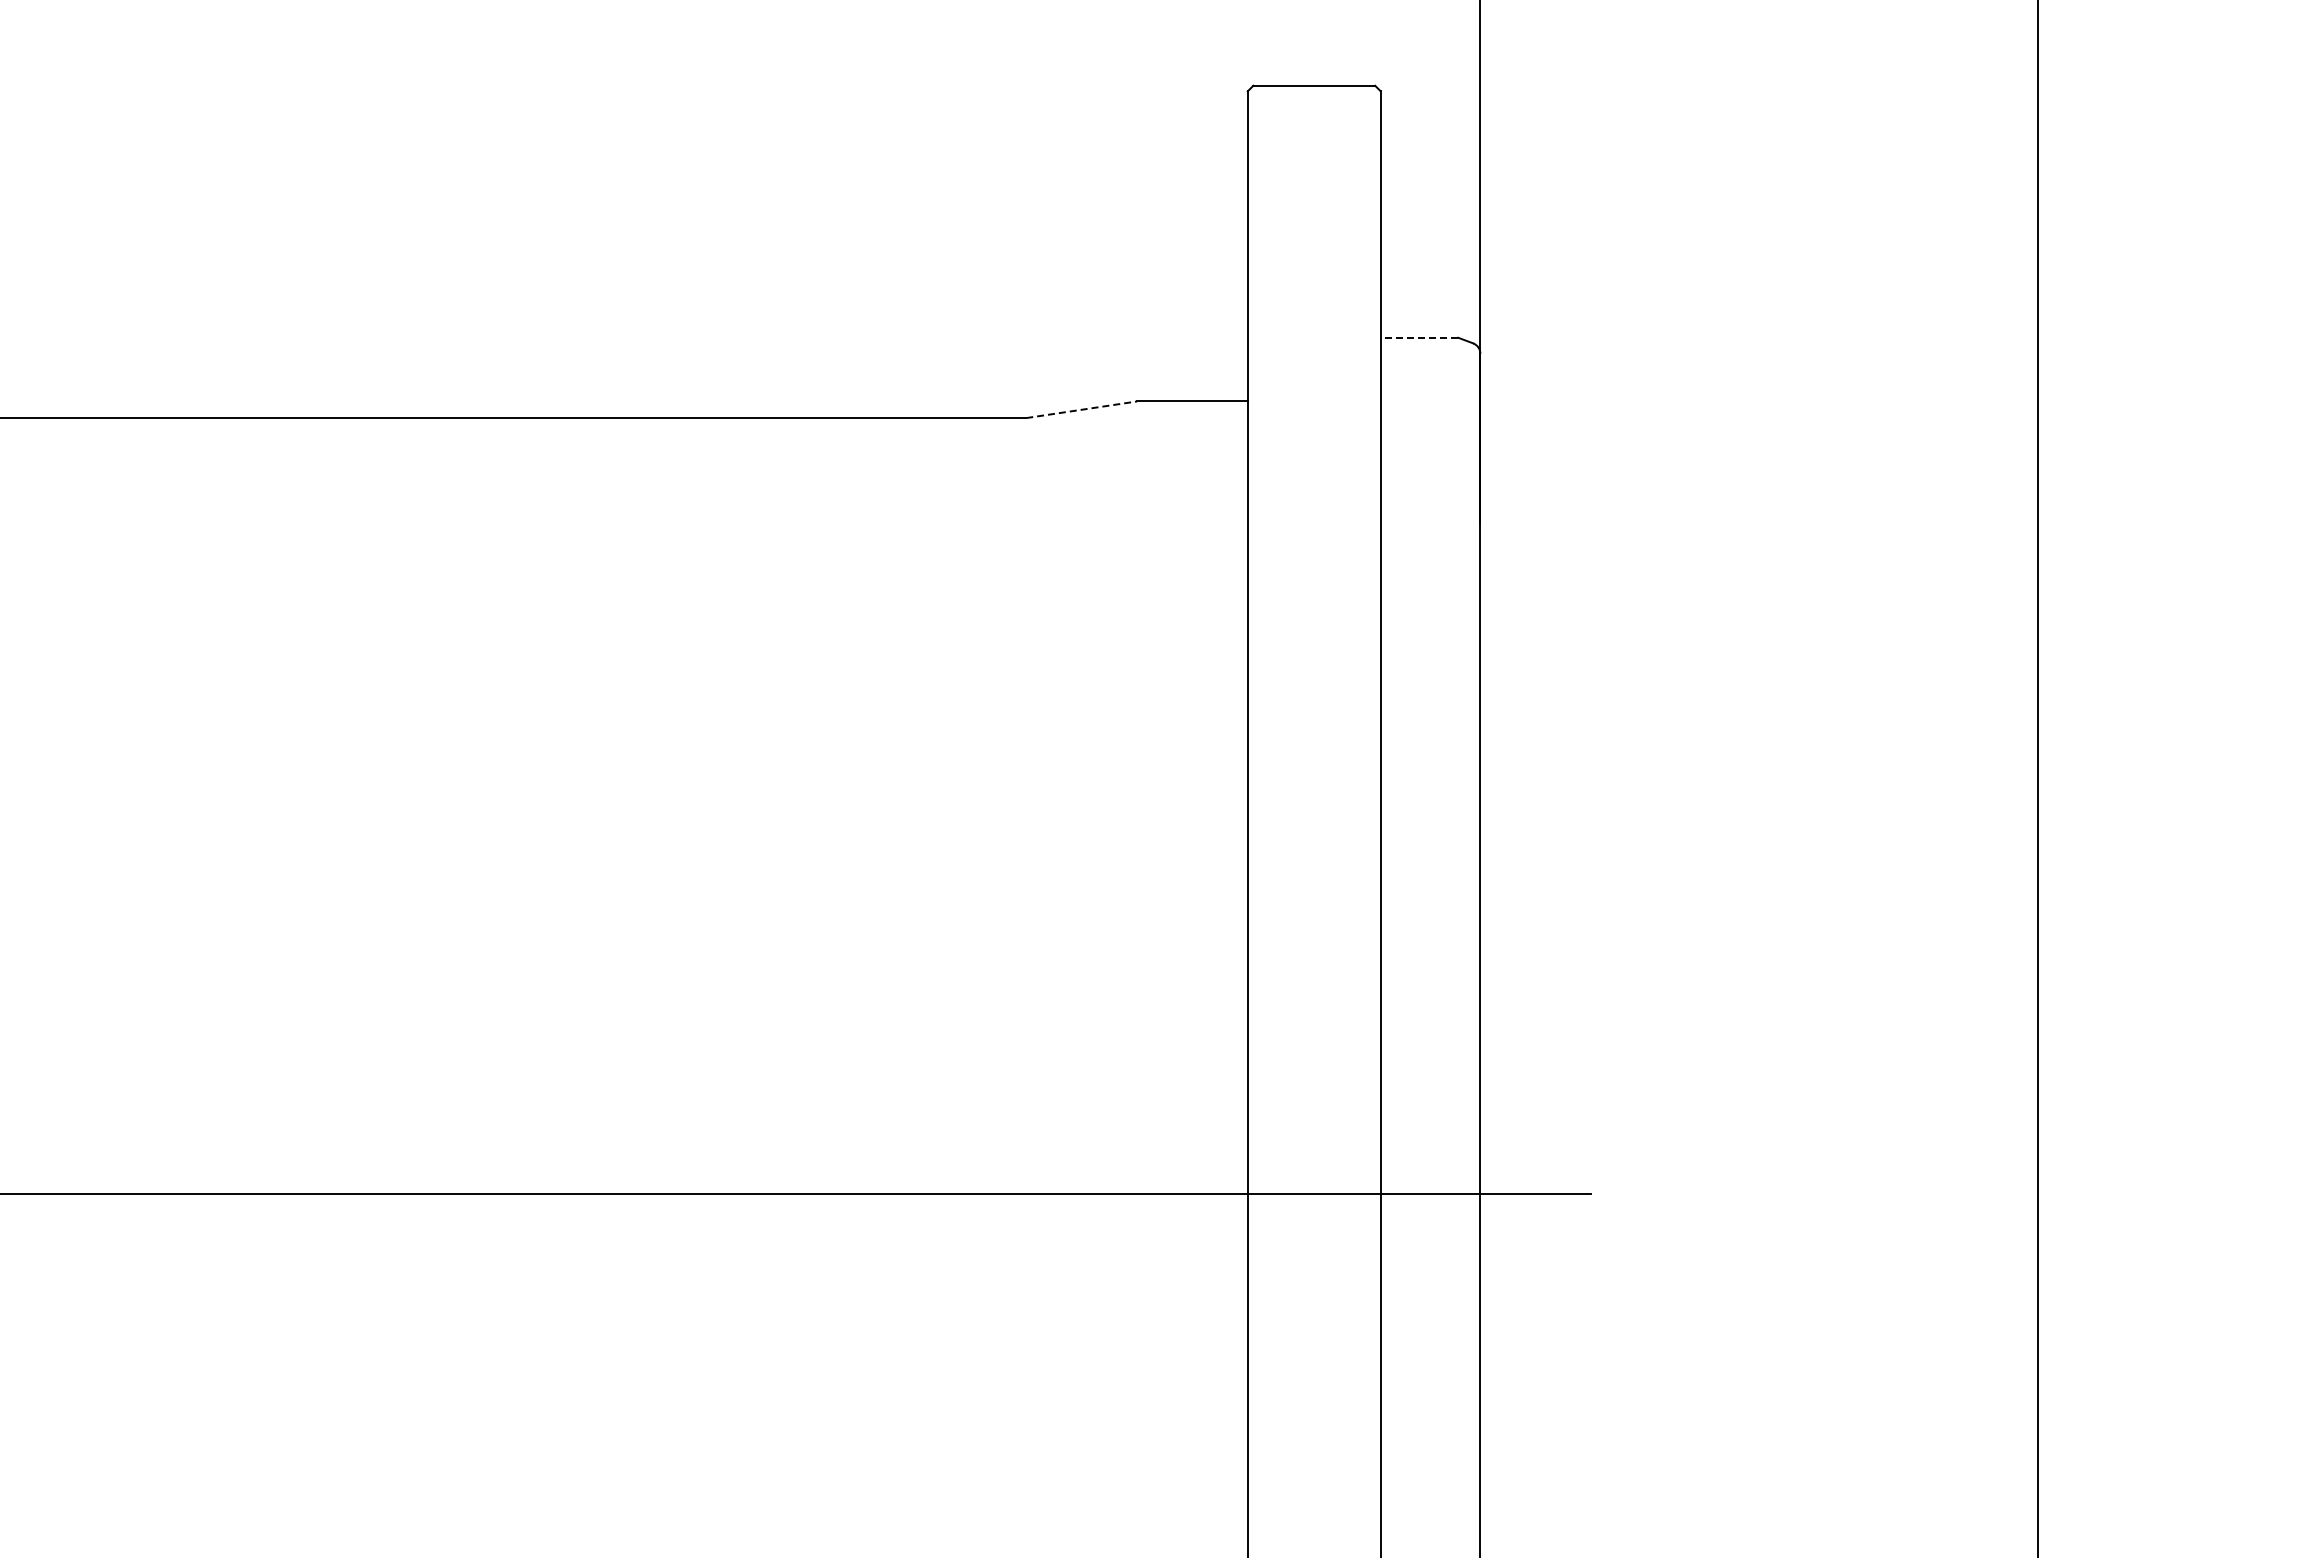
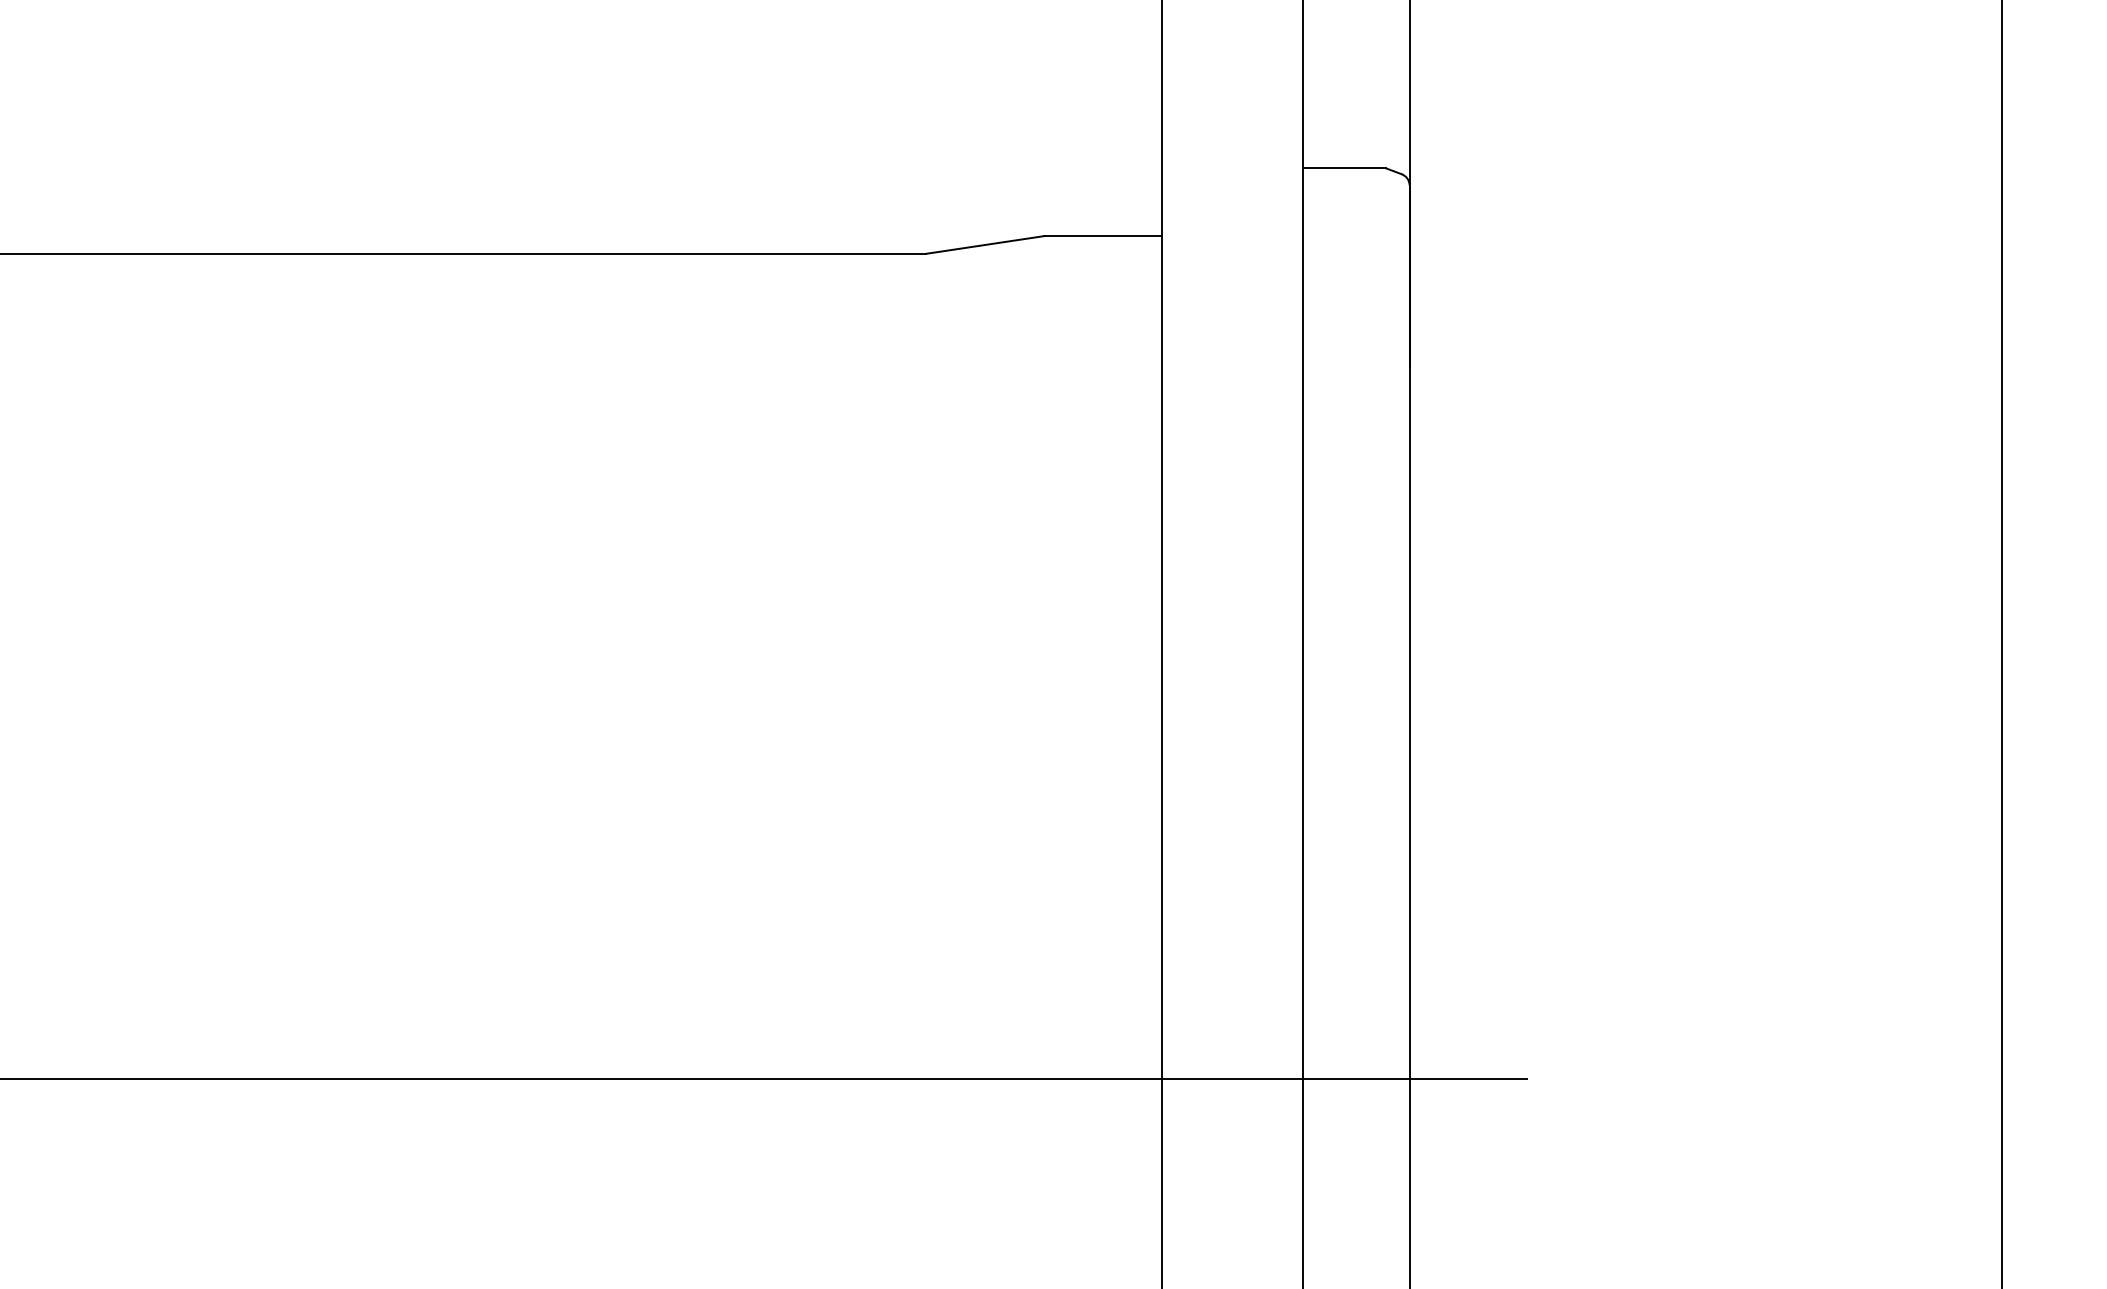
line: (1419, 337) -> (1344, 168), dashed -> solid
line: (1082, 409) -> (986, 244), dashed -> solid

